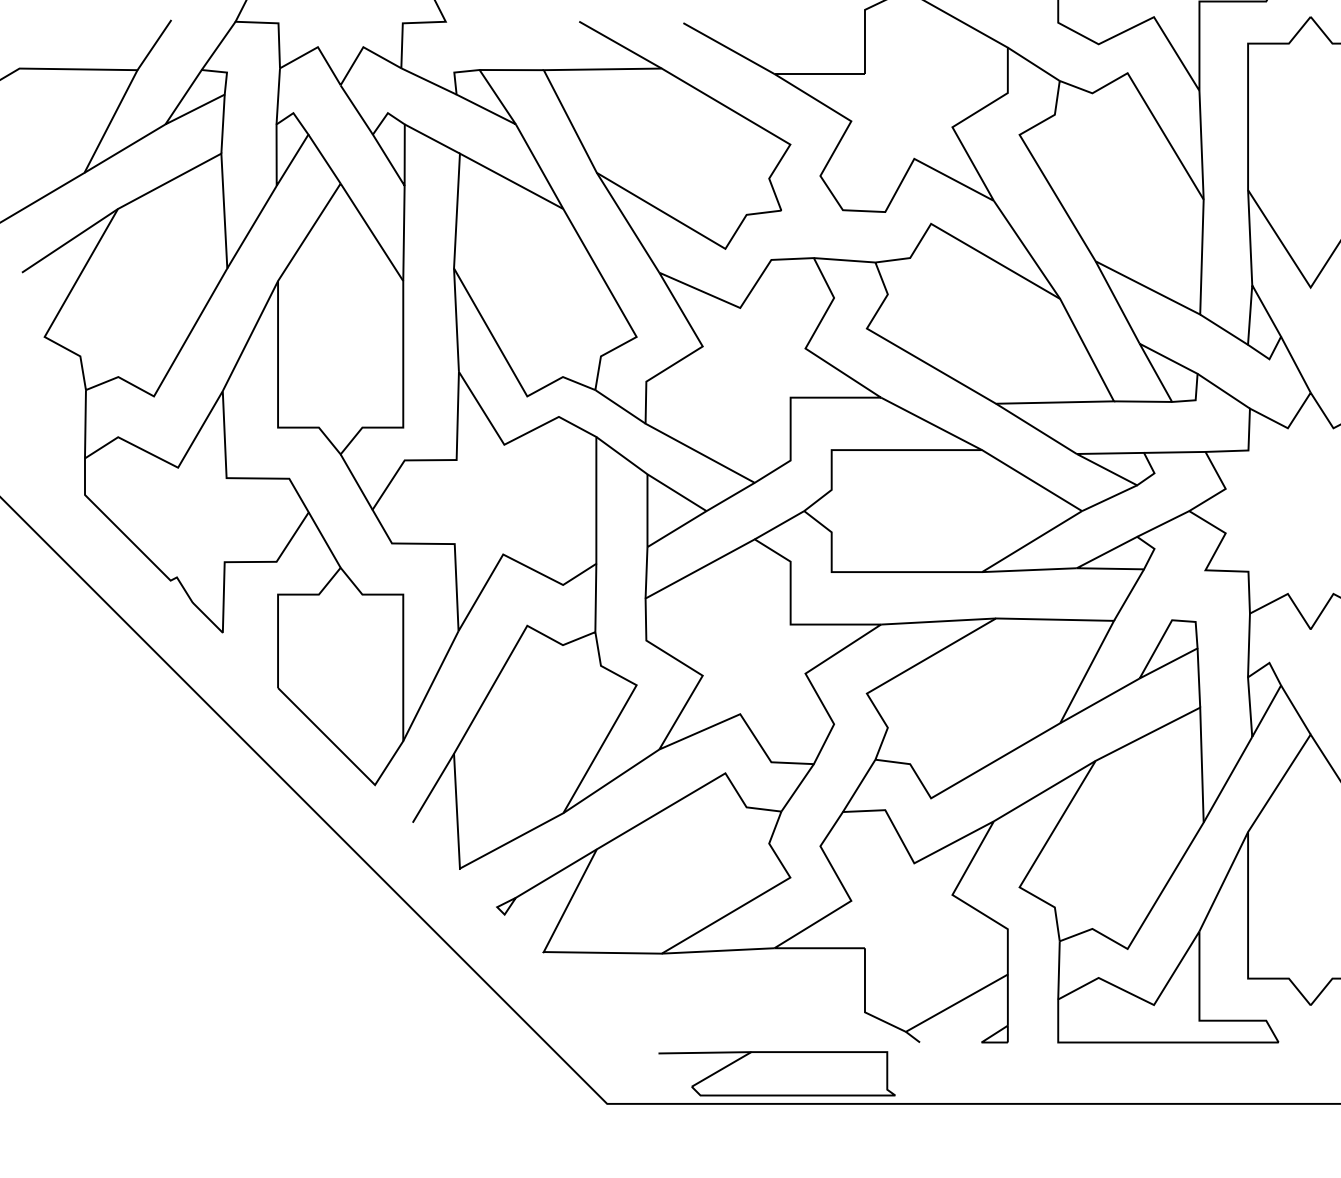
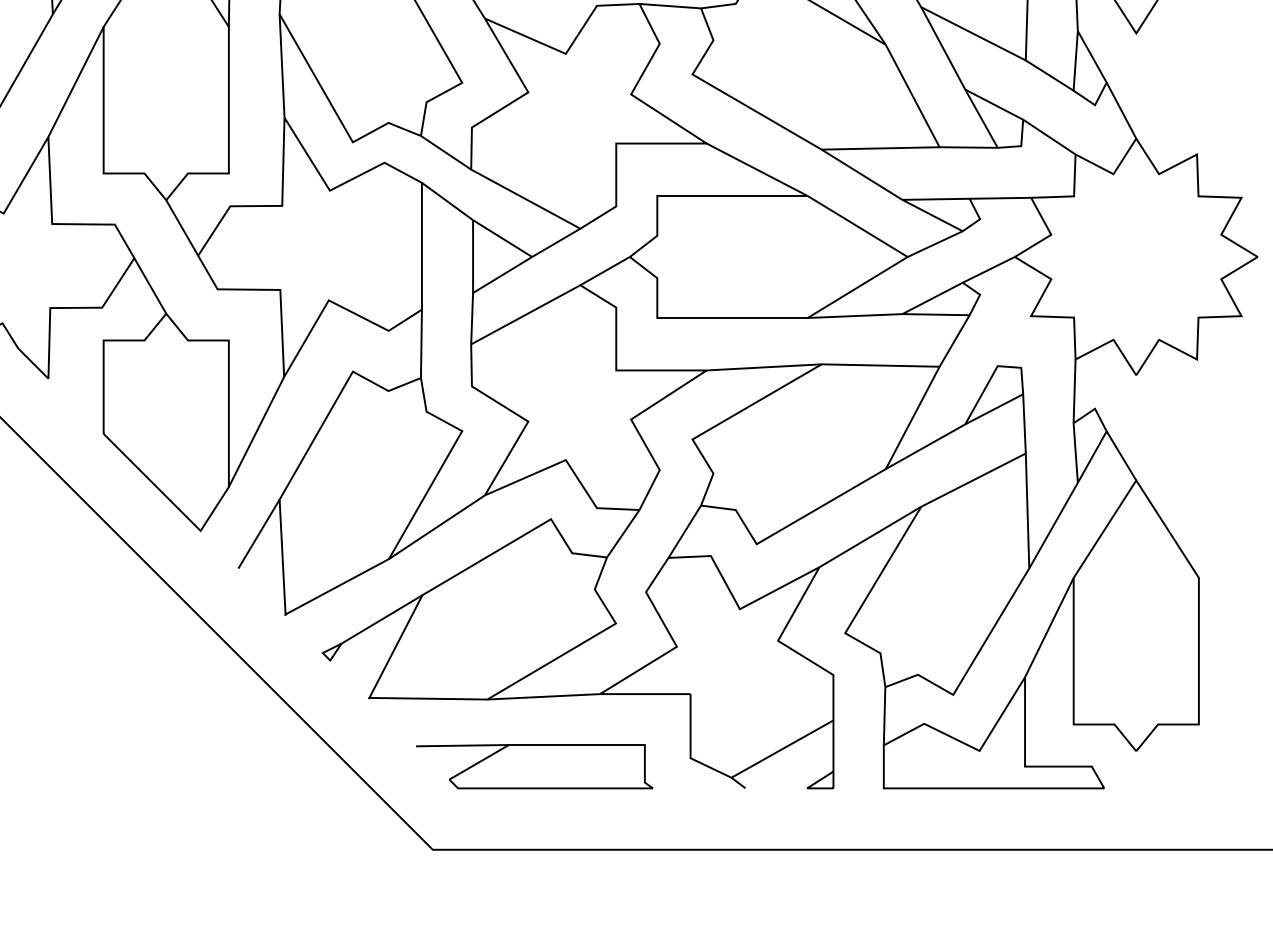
part: (776, 1073) -> (534, 766), moved

